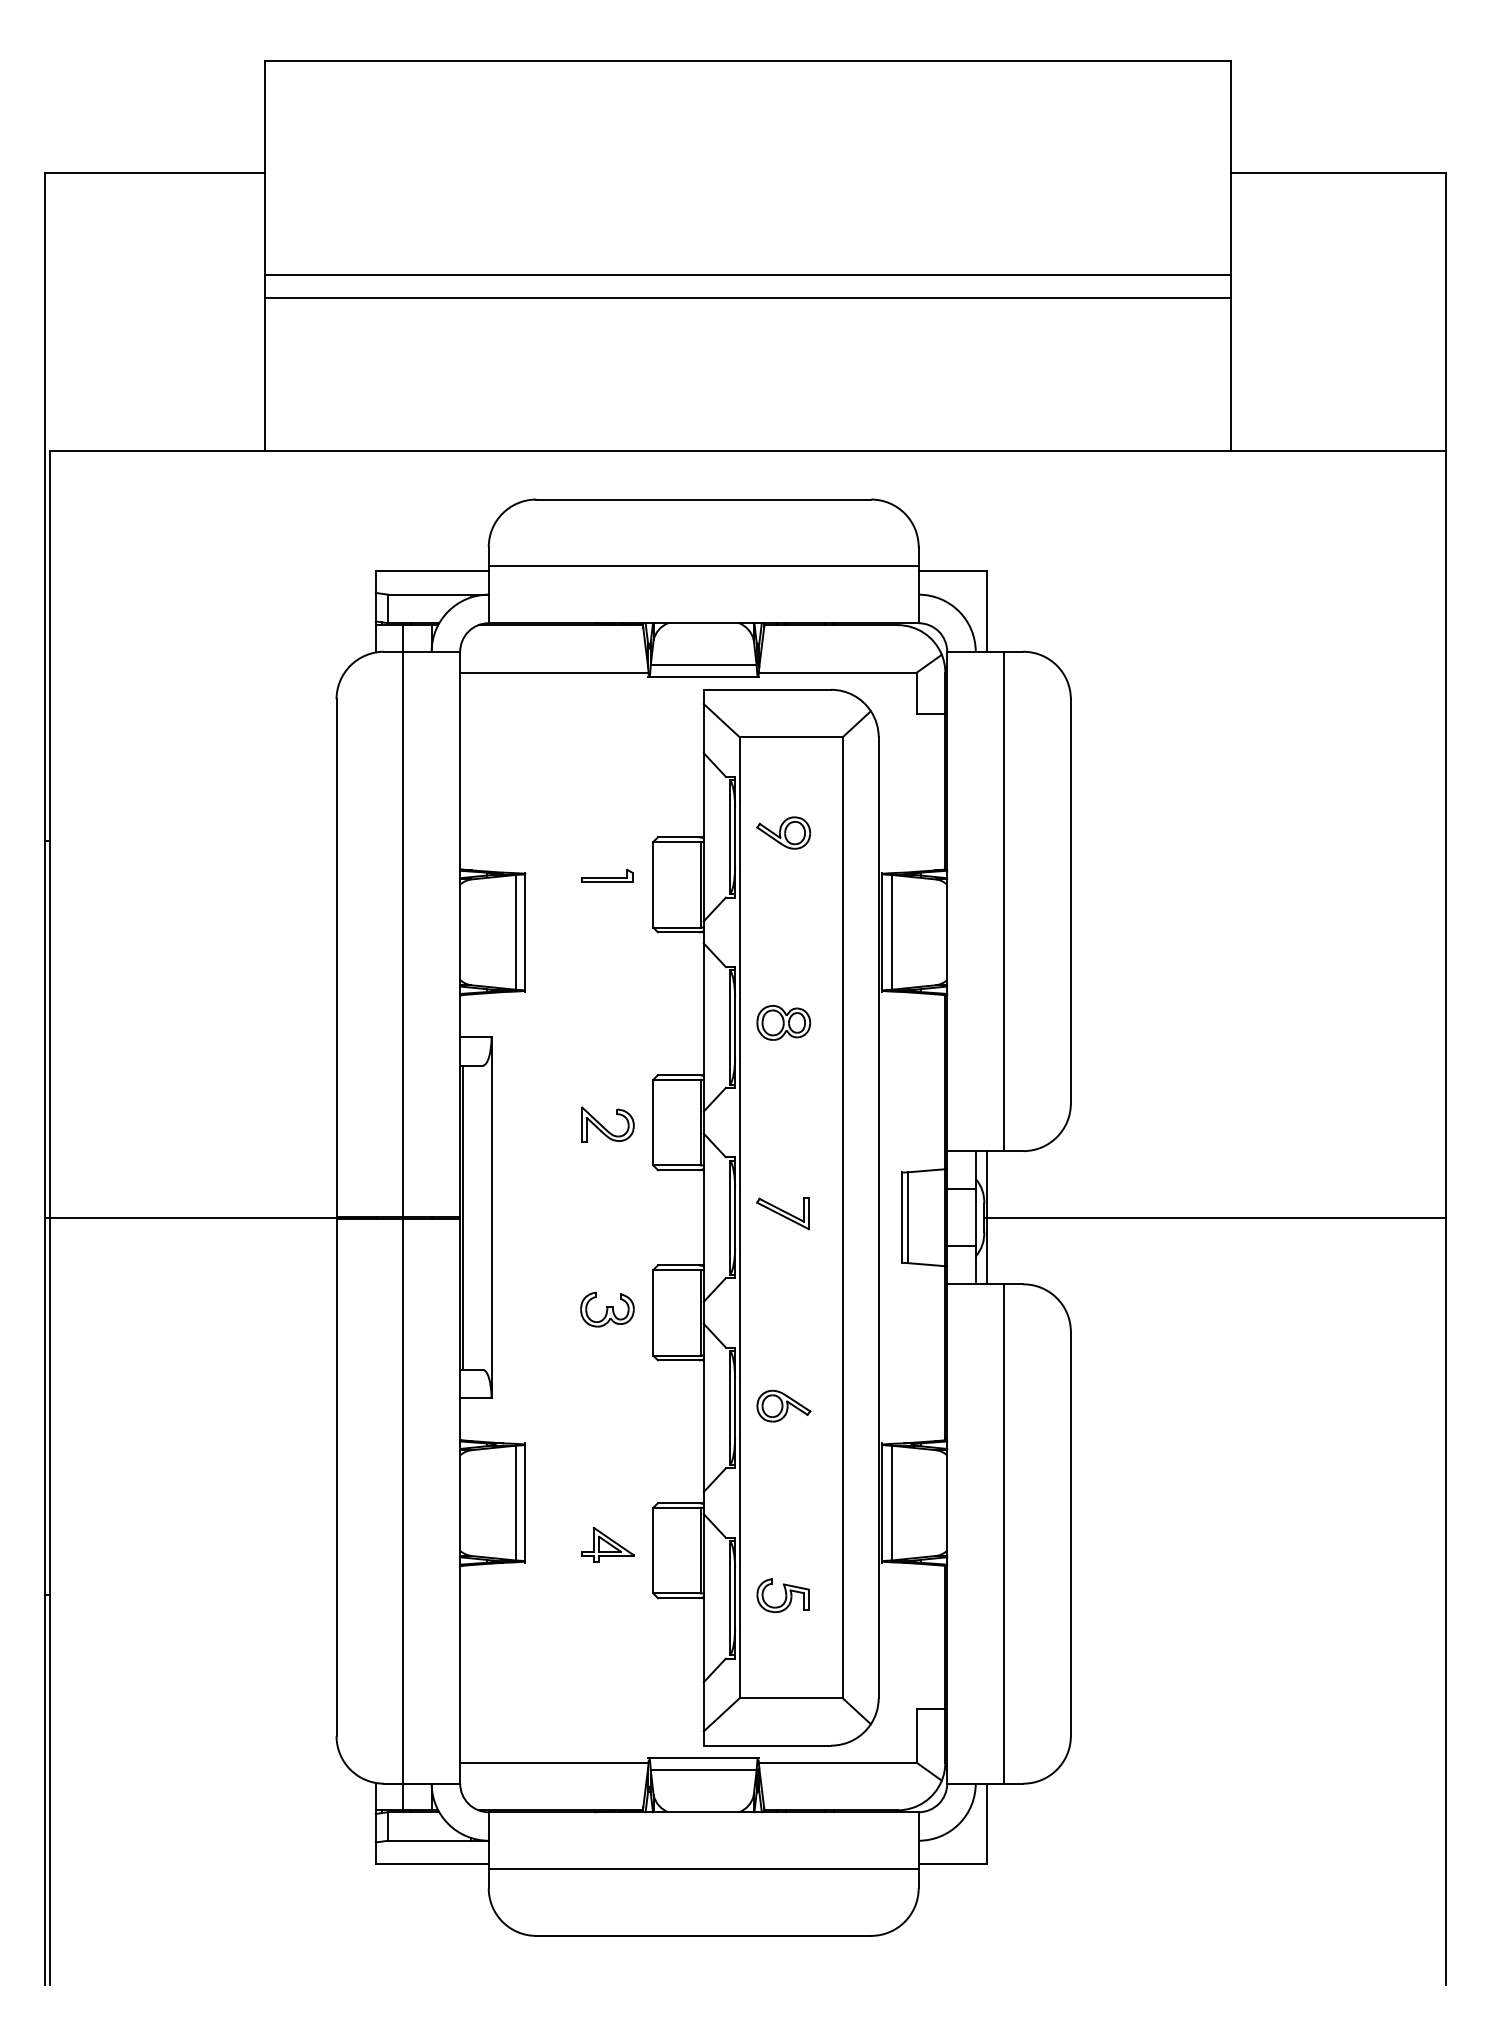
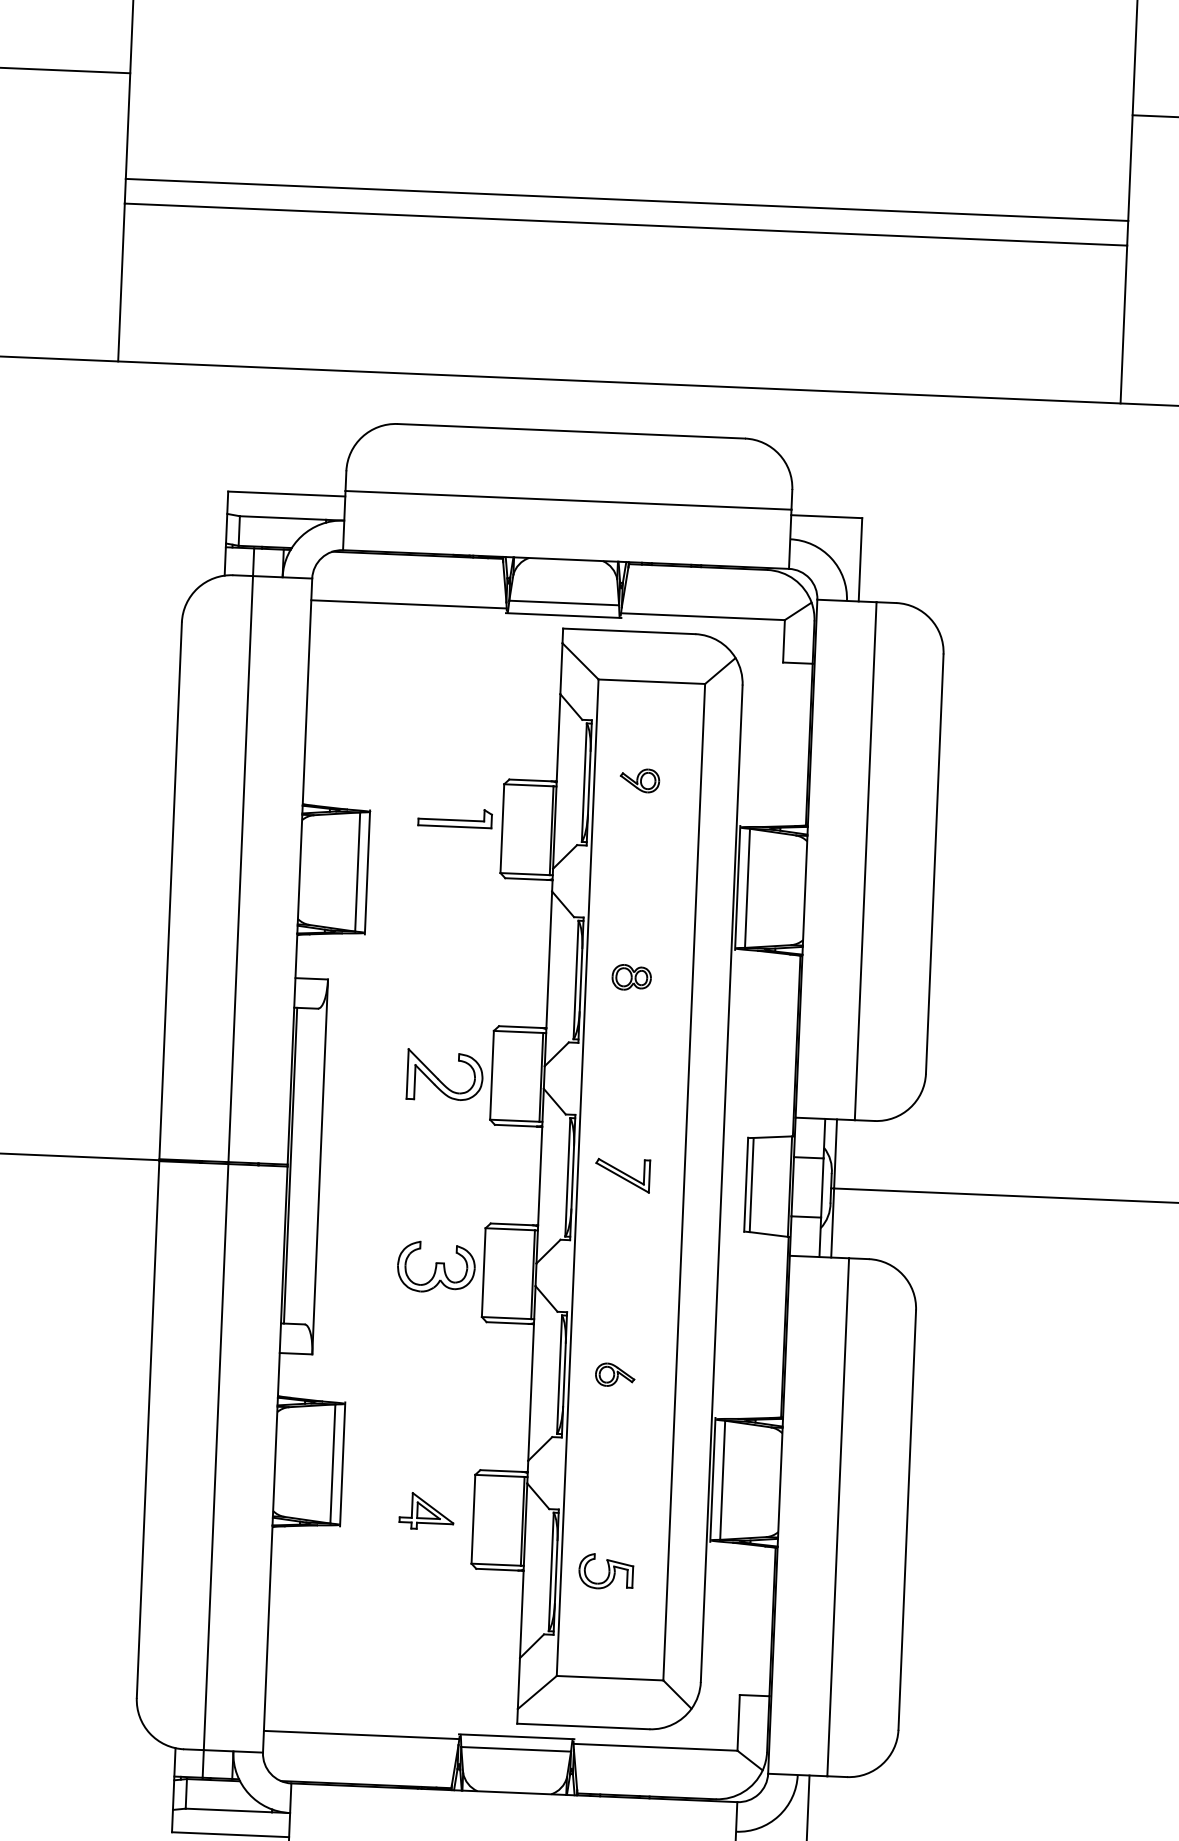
part: (783, 832) -> (639, 780), size x0.7
part: (607, 875) -> (455, 817), size x1.4
part: (783, 1022) -> (631, 977), size x0.7
part: (607, 1124) -> (444, 1075), size x1.4
part: (607, 1309) -> (436, 1267), size x1.4
part: (783, 1405) -> (614, 1374), size x0.7

